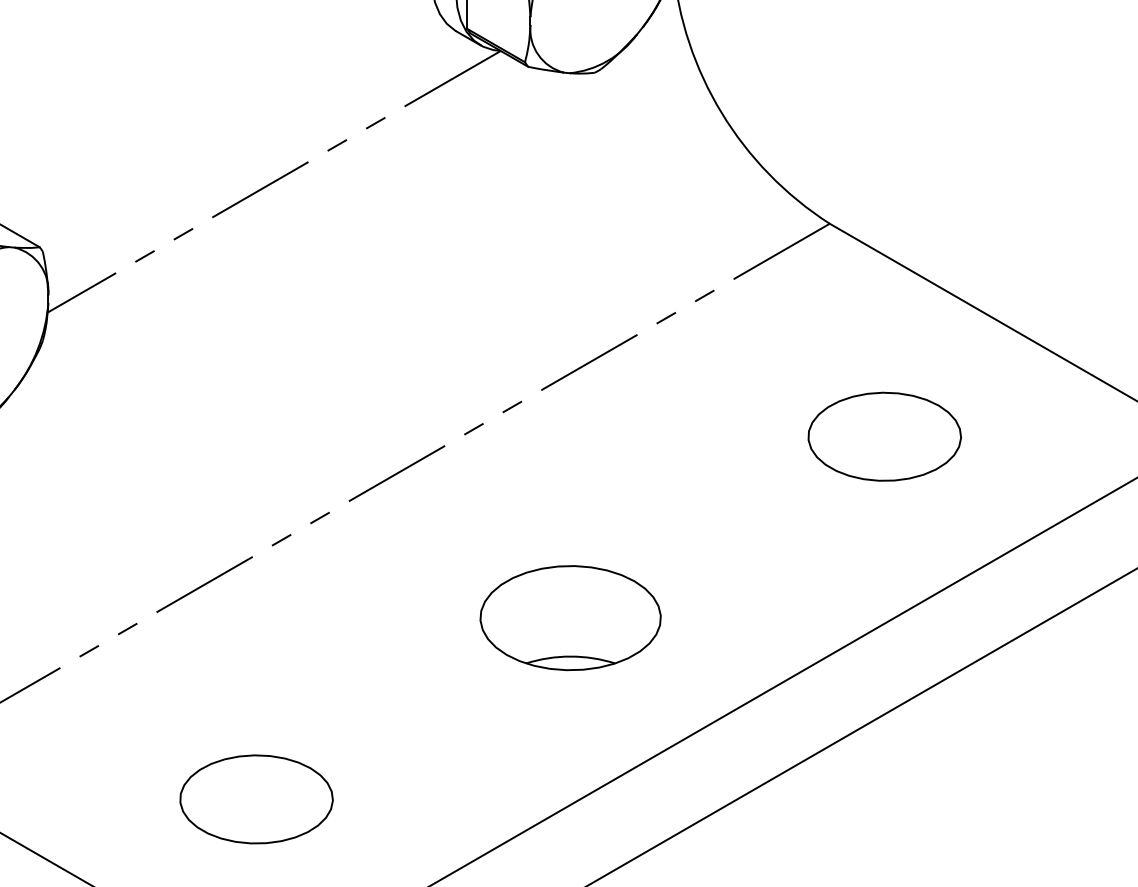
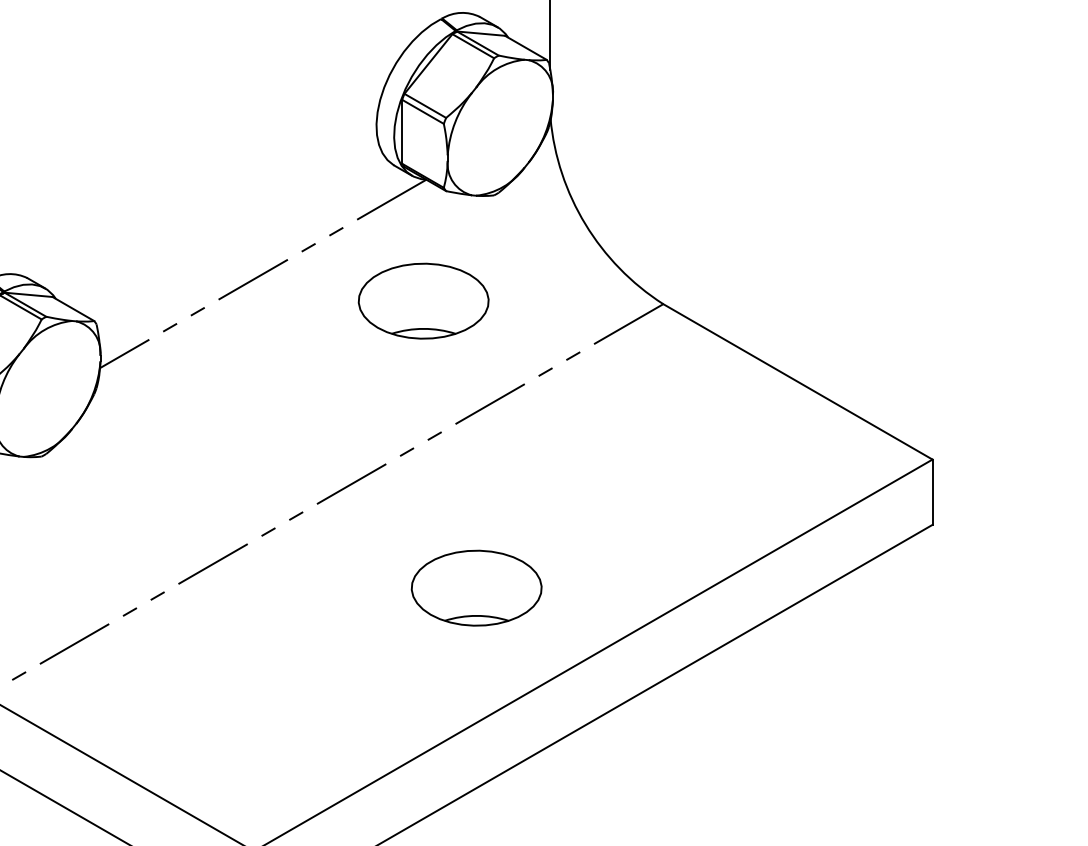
part: (496, 218) -> (423, 300), added
part: (884, 436) -> (702, 457), removed
part: (256, 799) -> (250, 718), removed

